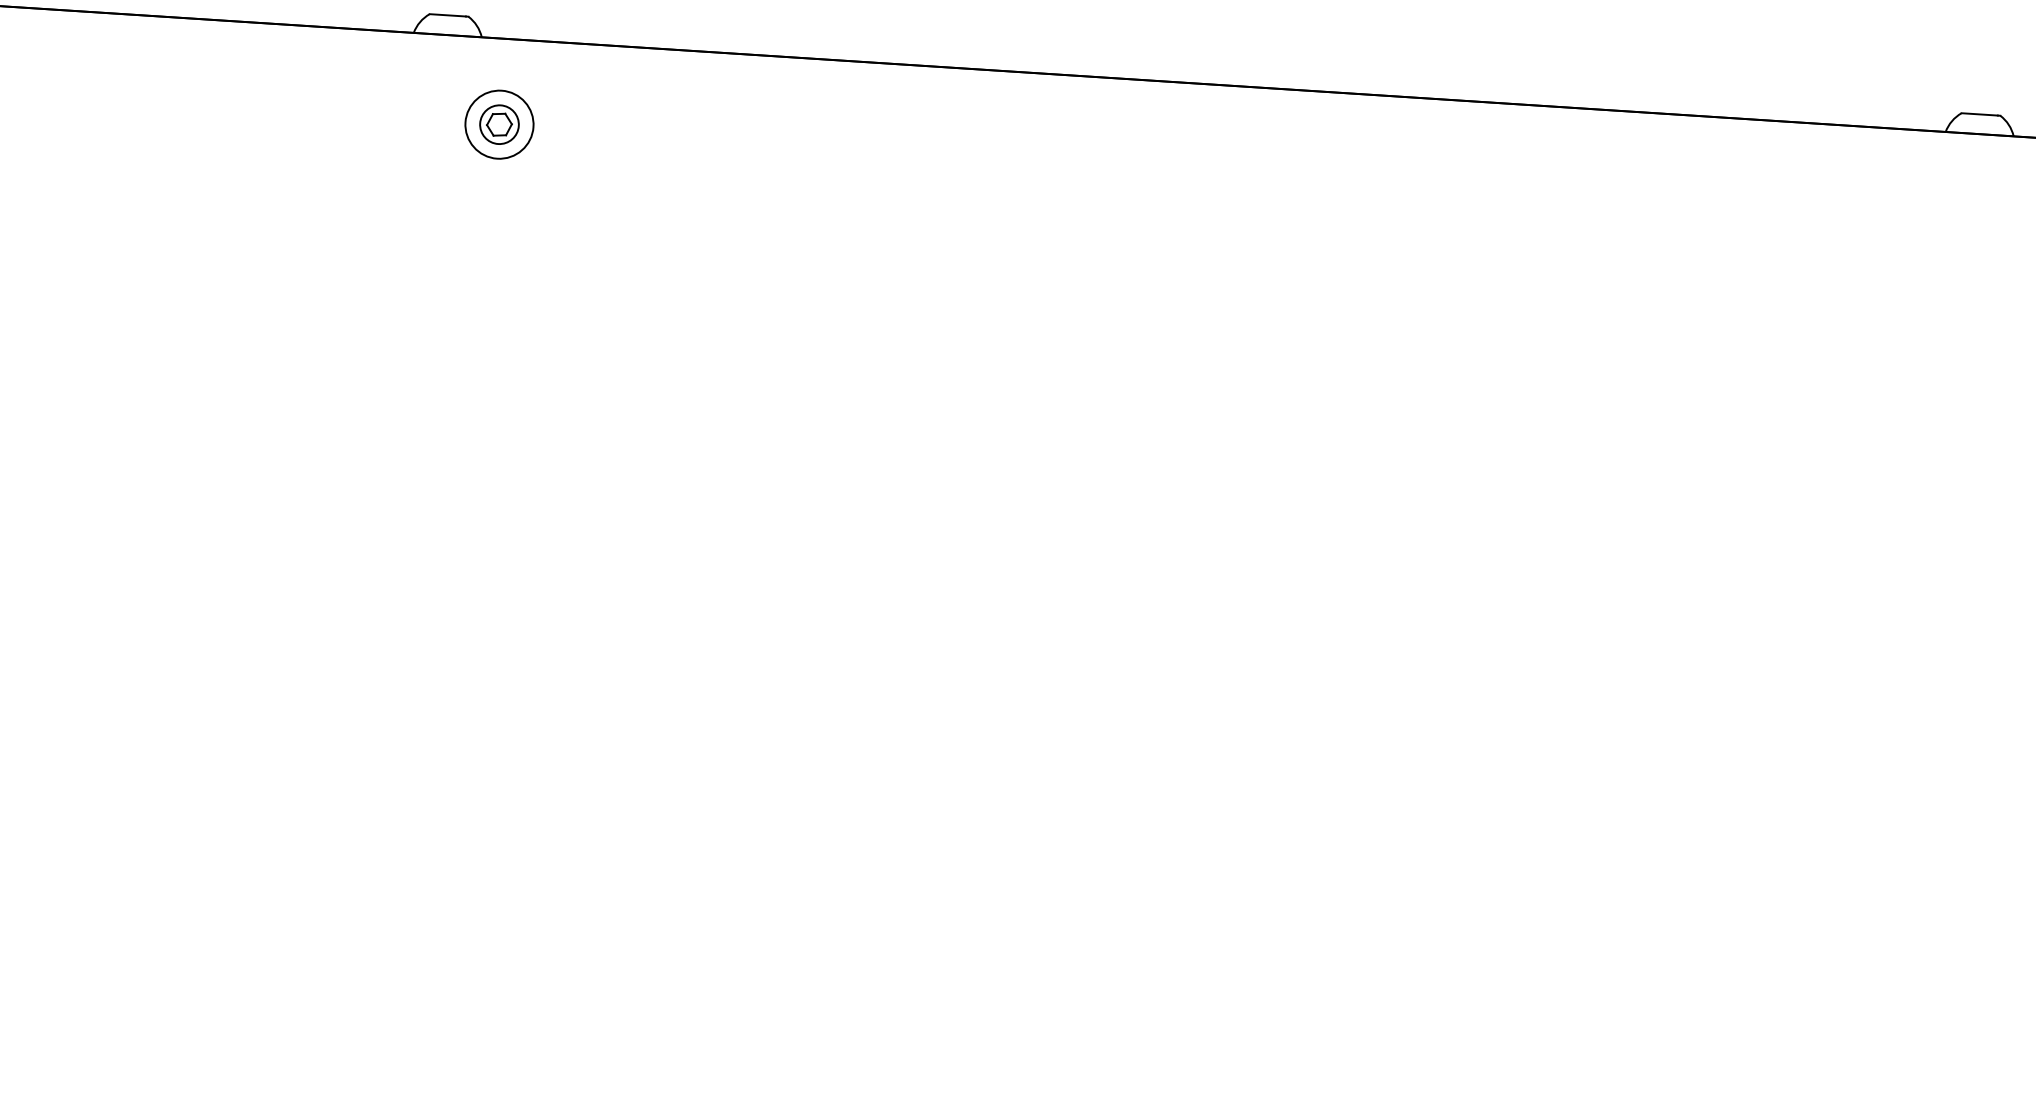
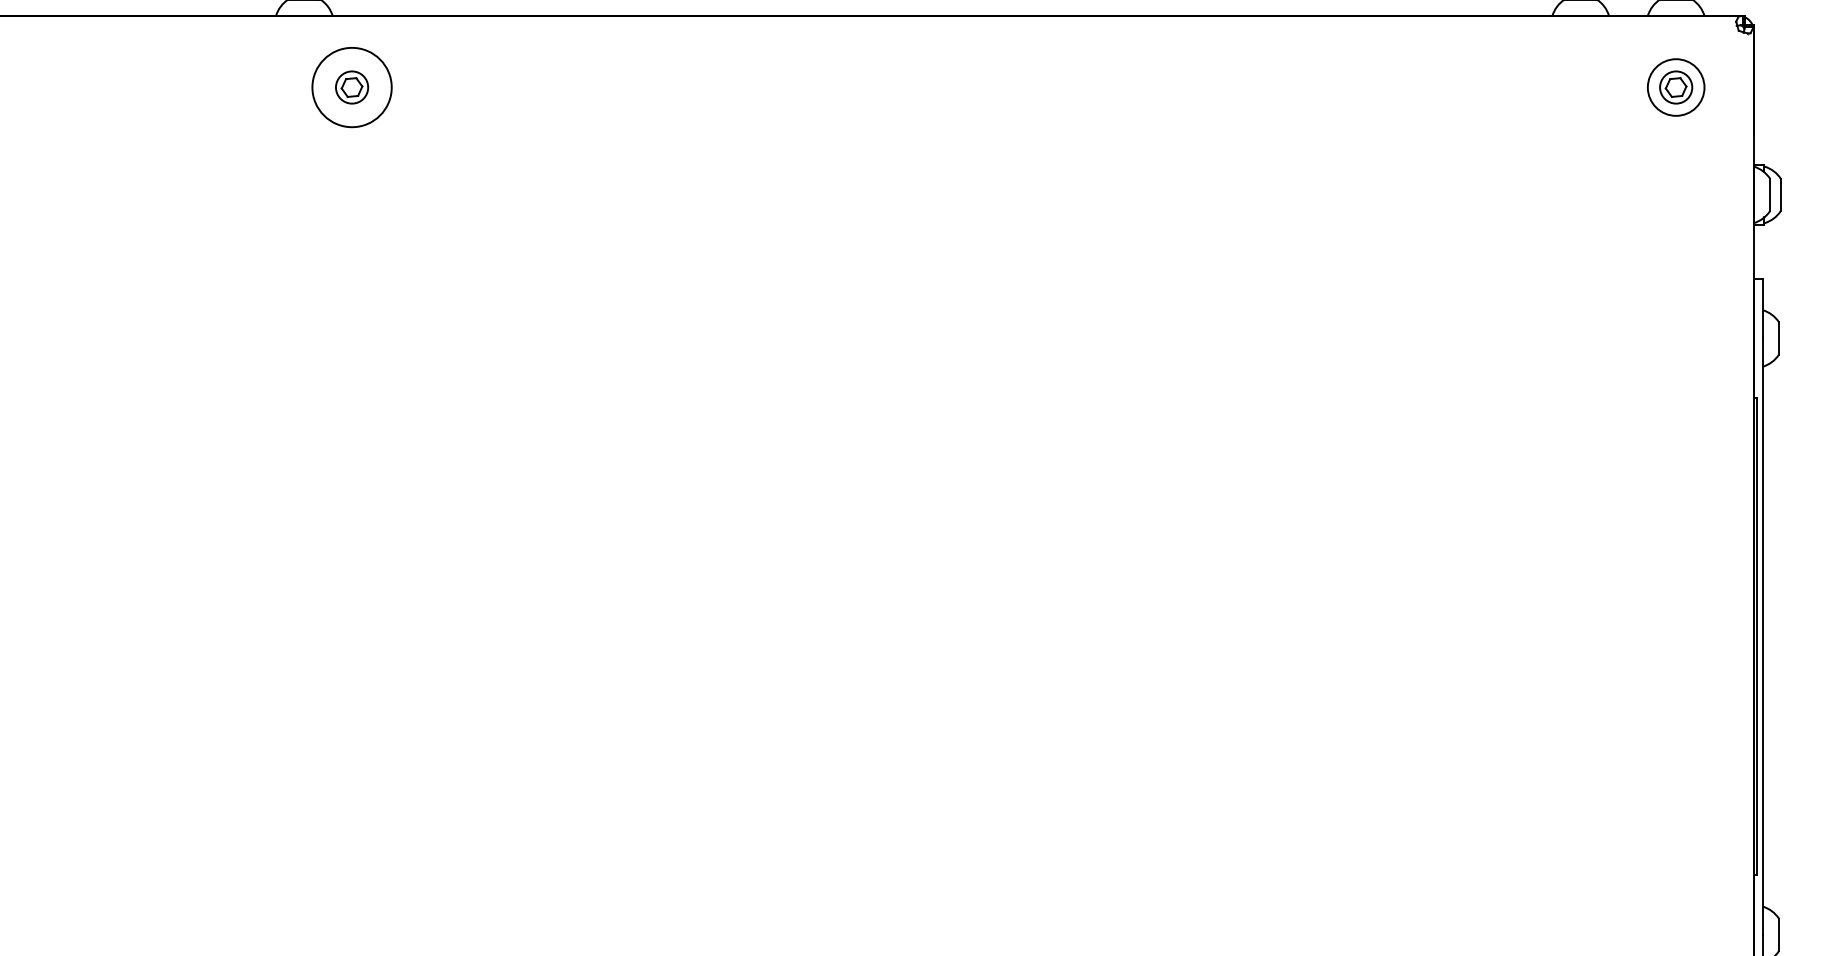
circle: (498, 124) -> (351, 87), size x1.4

